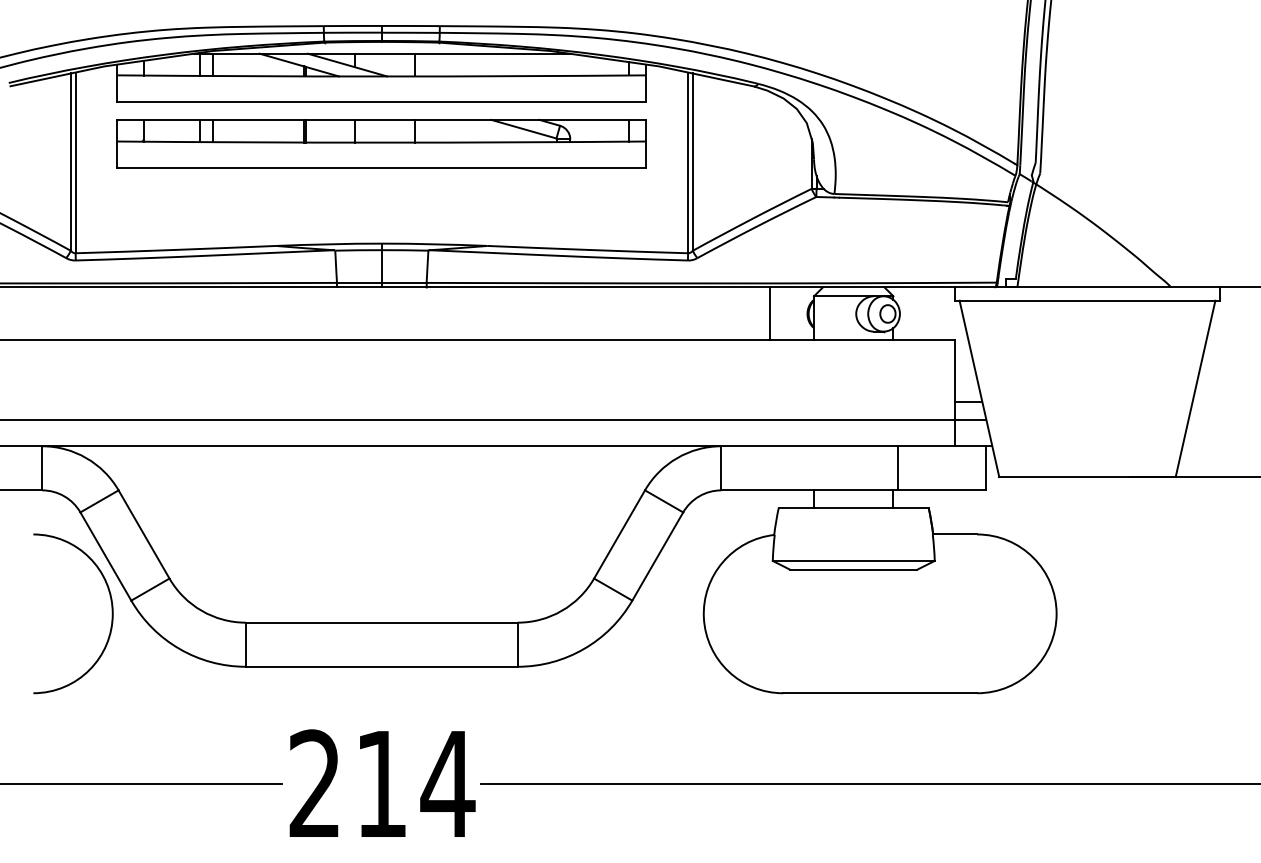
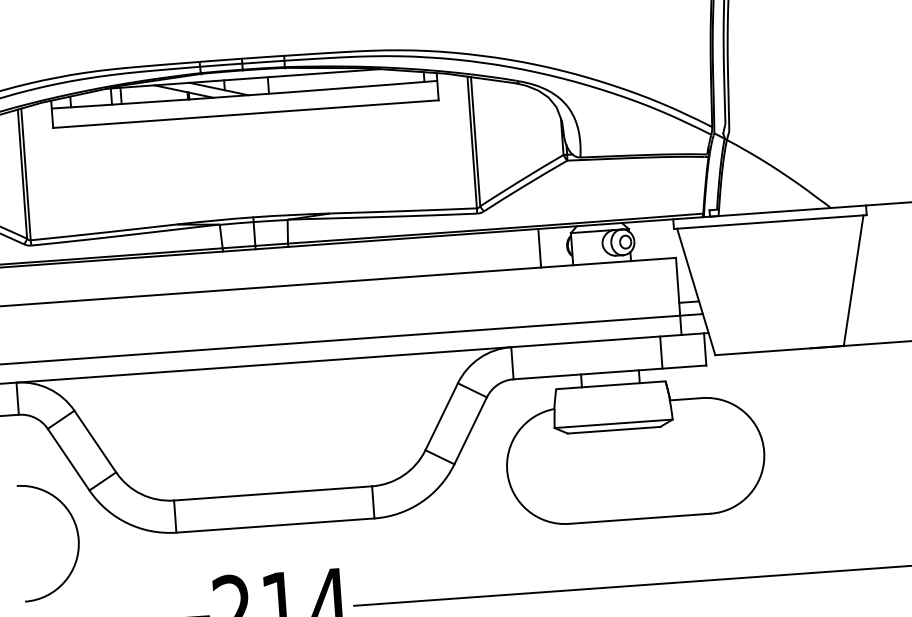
part: (381, 143) -> (247, 144), removed
line: (897, 468) -> (661, 352), moved
arc: (111, 613) -> (77, 539), moved

